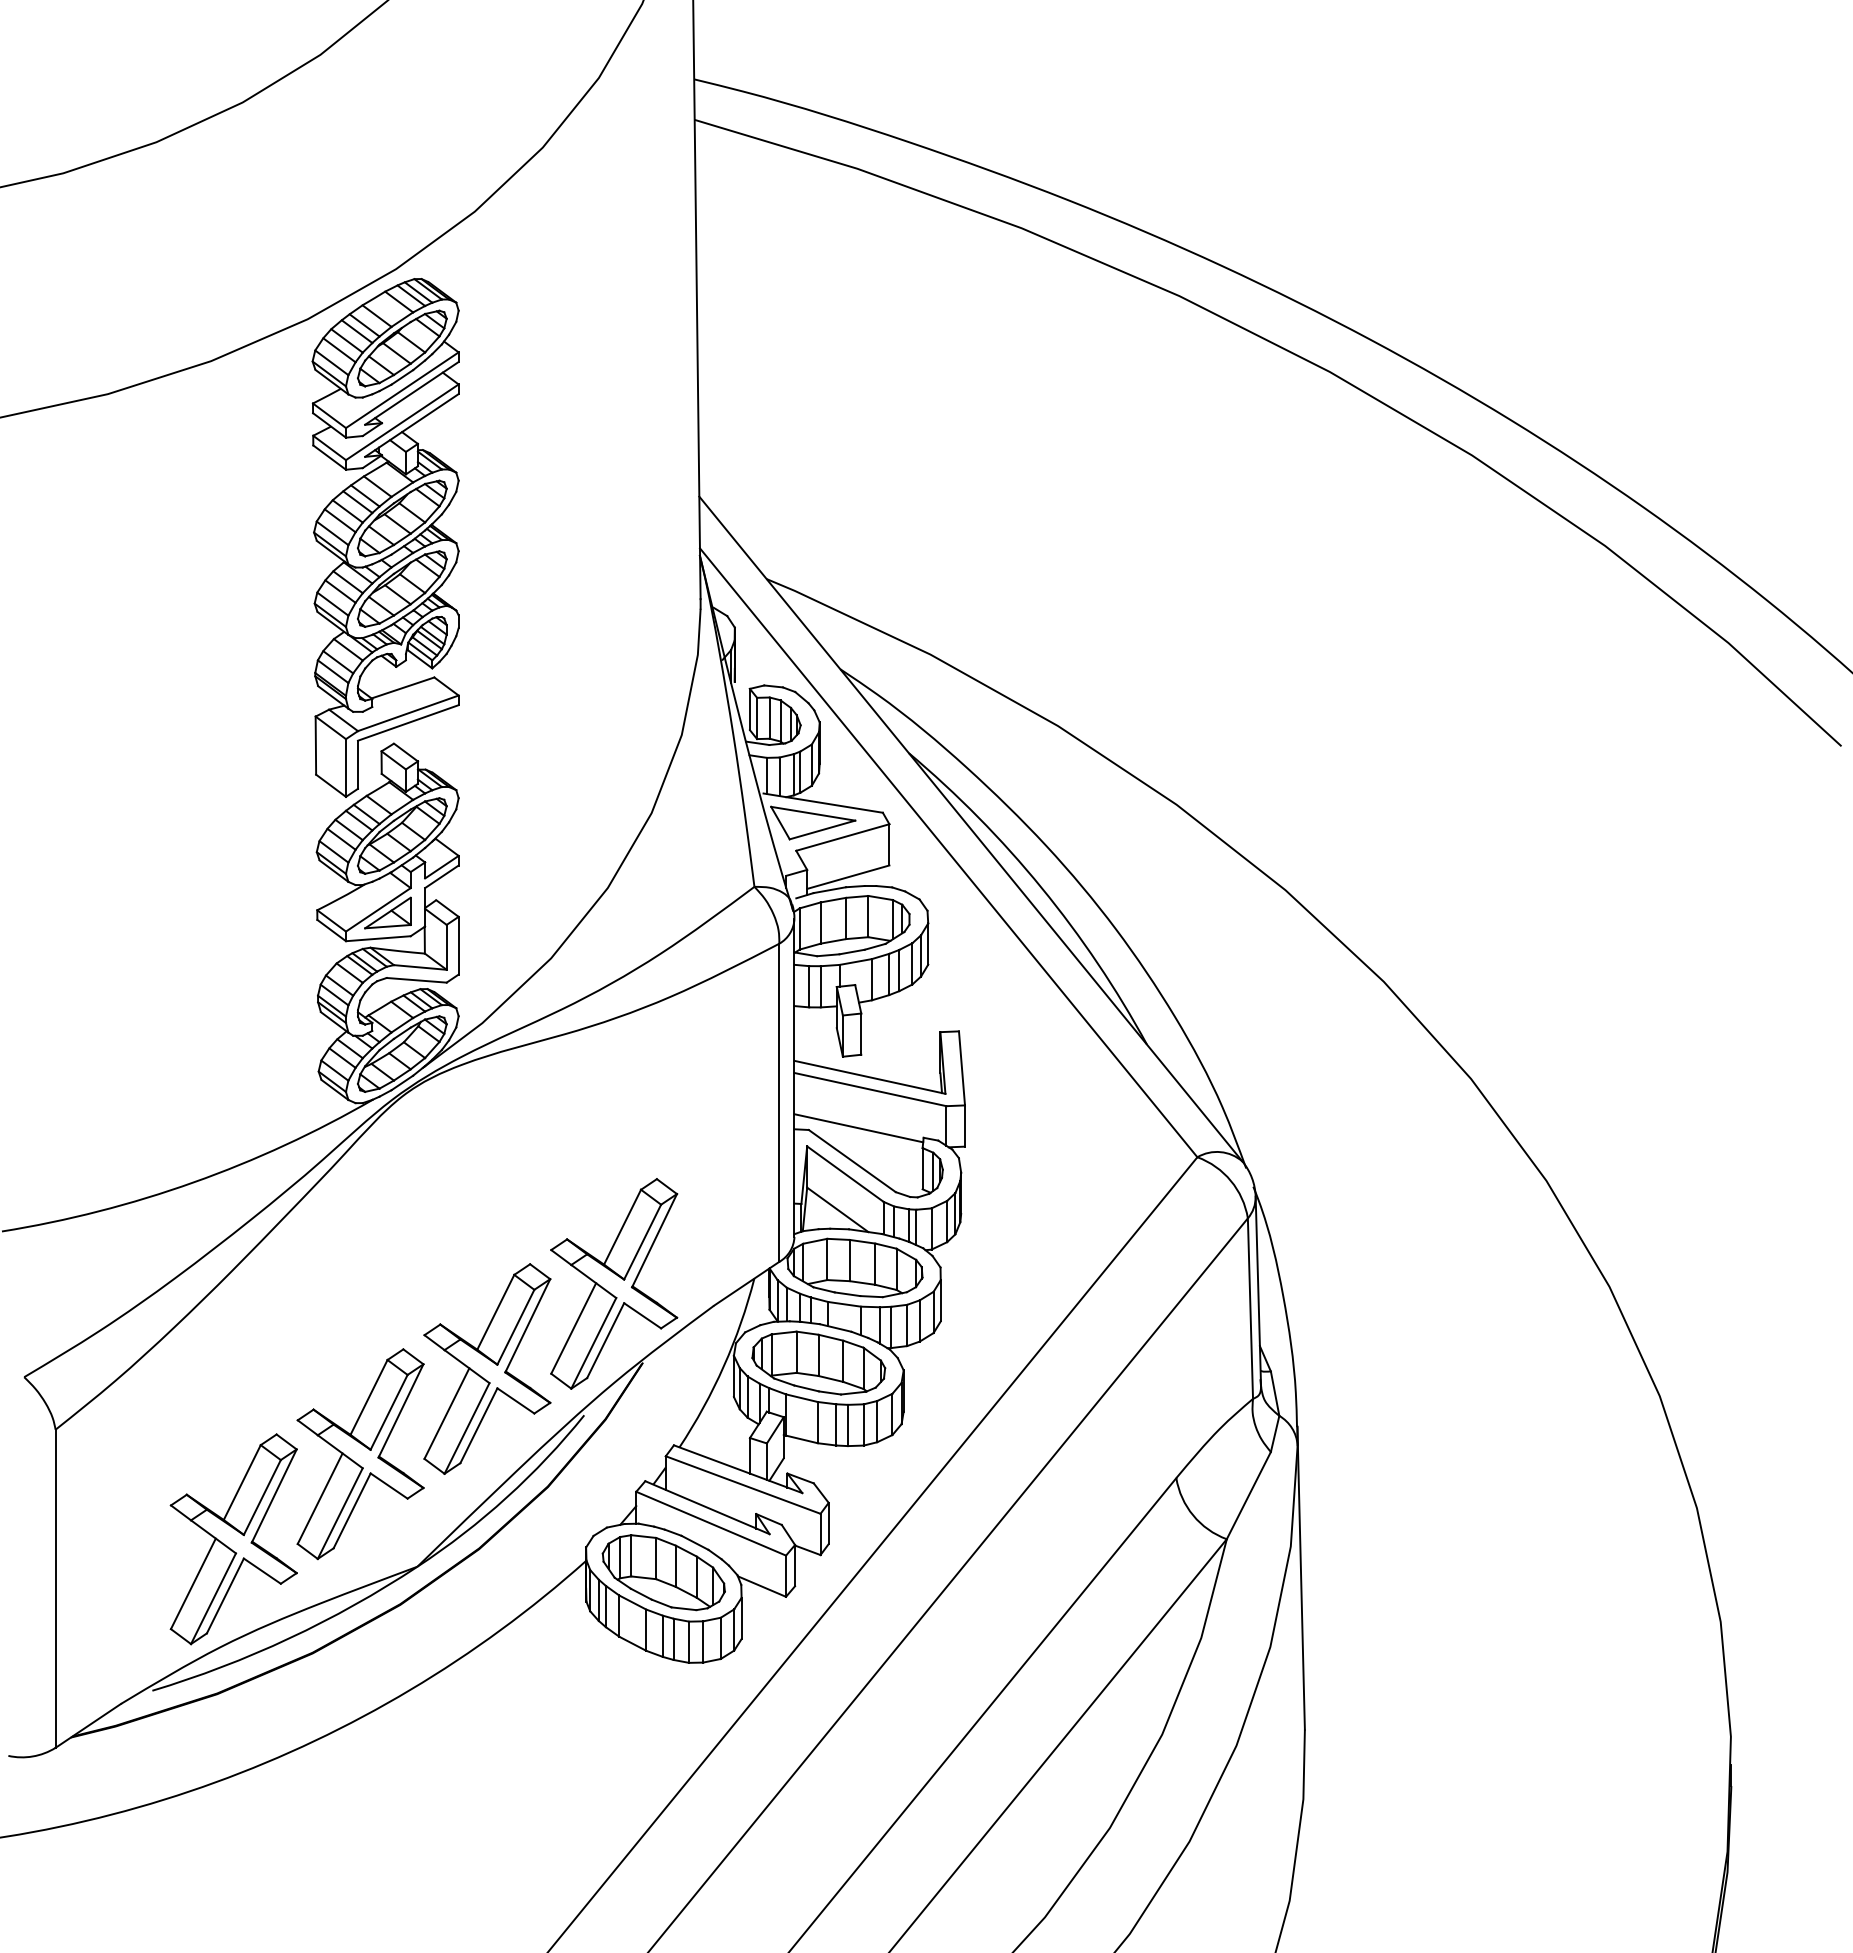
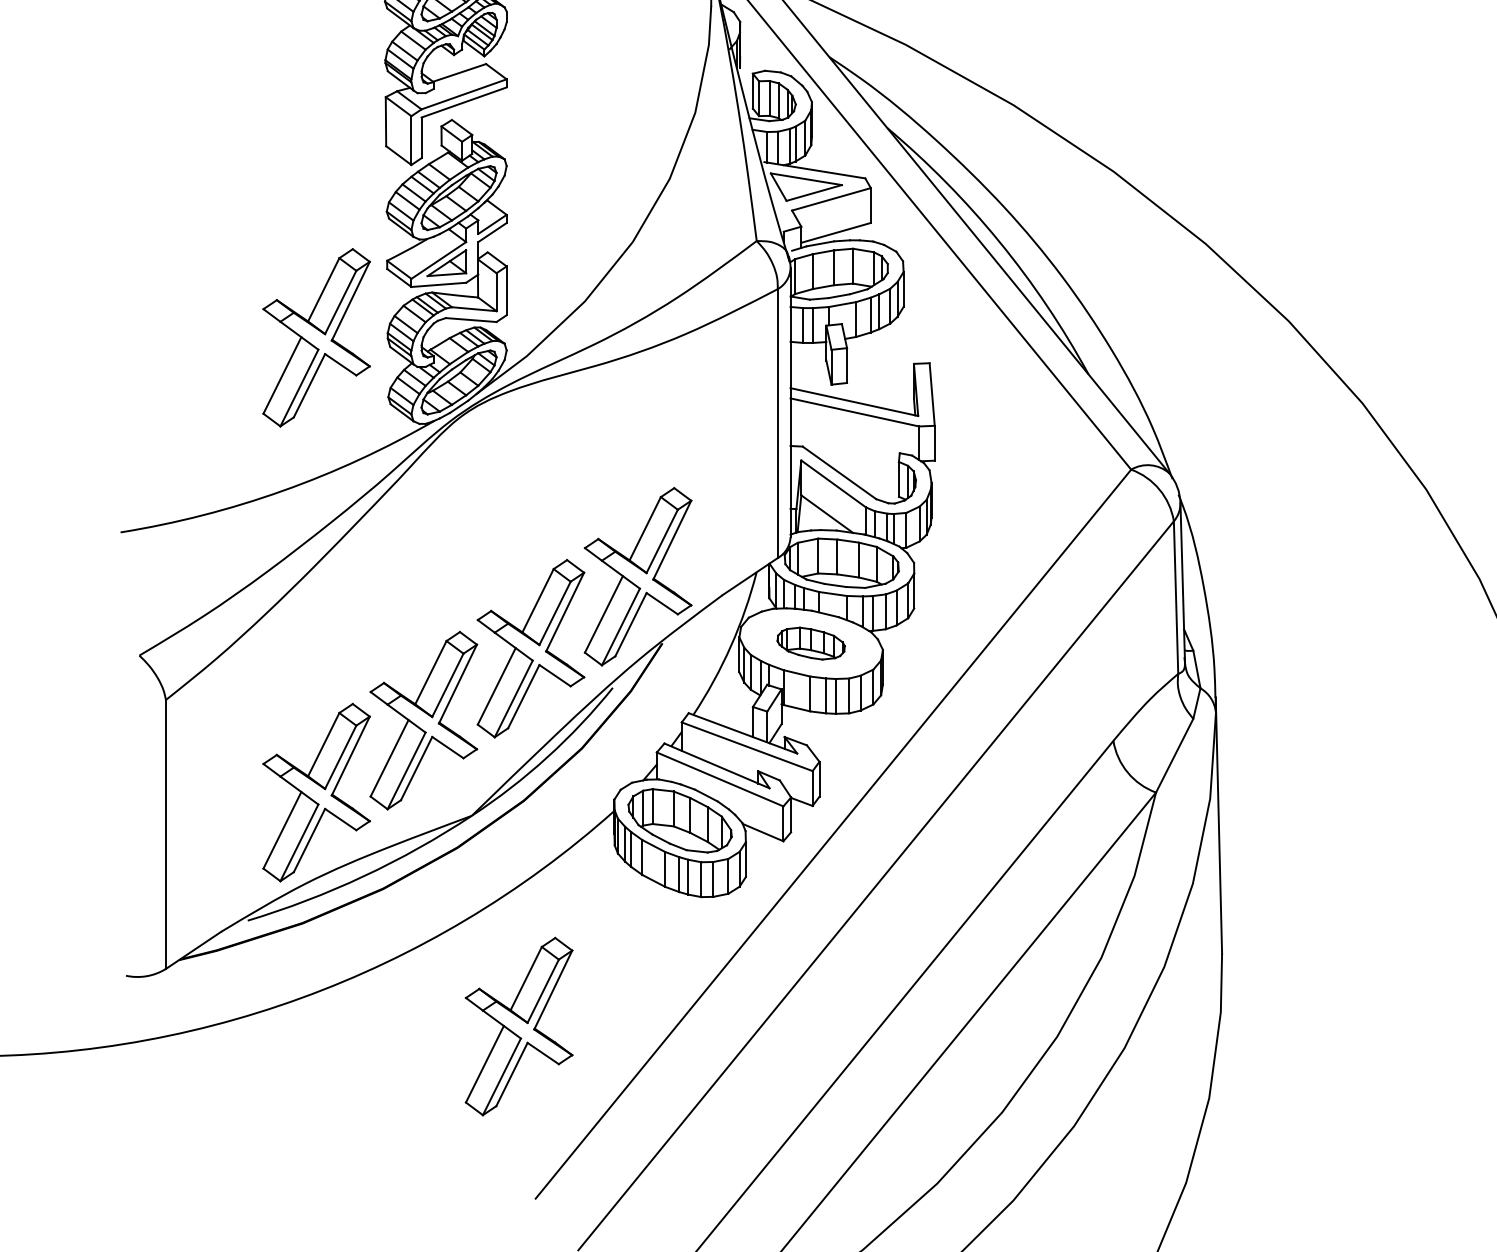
part: (233, 1001) -> (316, 337), added
line: (858, 1128) -> (844, 445), removed
part: (818, 1362) -> (810, 643), size x0.6
part: (473, 1815) -> (519, 1026), added

